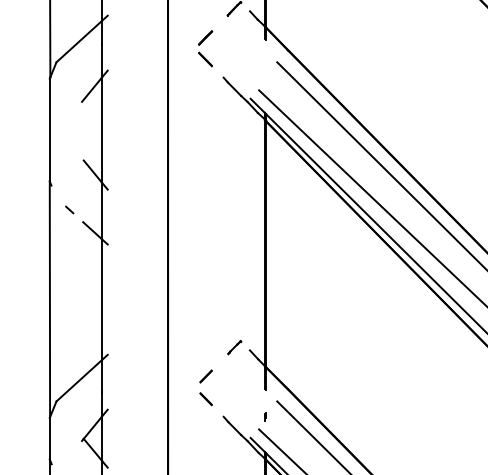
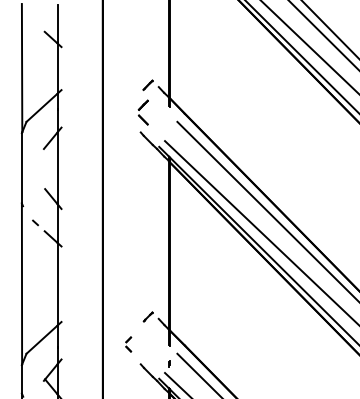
part: (204, 48) -> (142, 112), moved
part: (205, 387) -> (128, 344), size x0.6

